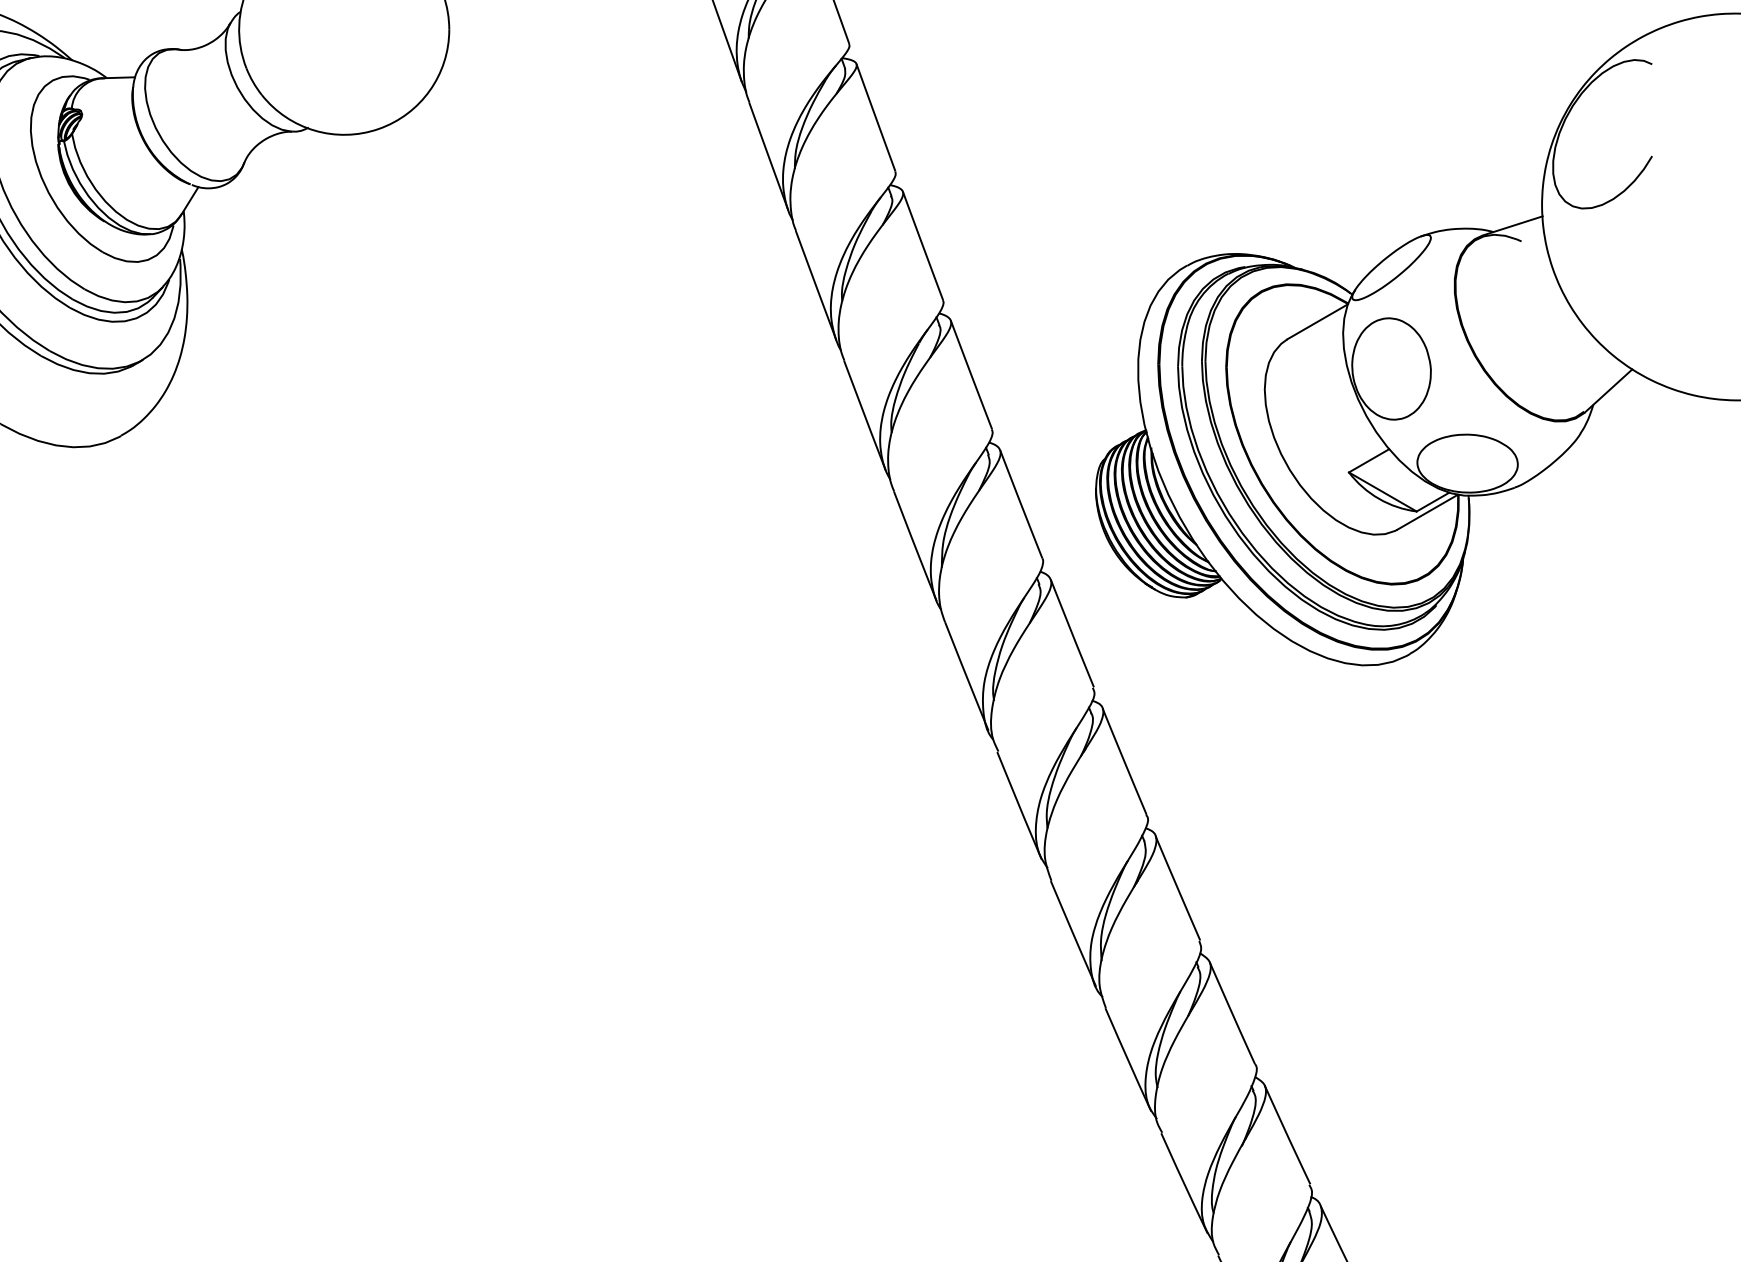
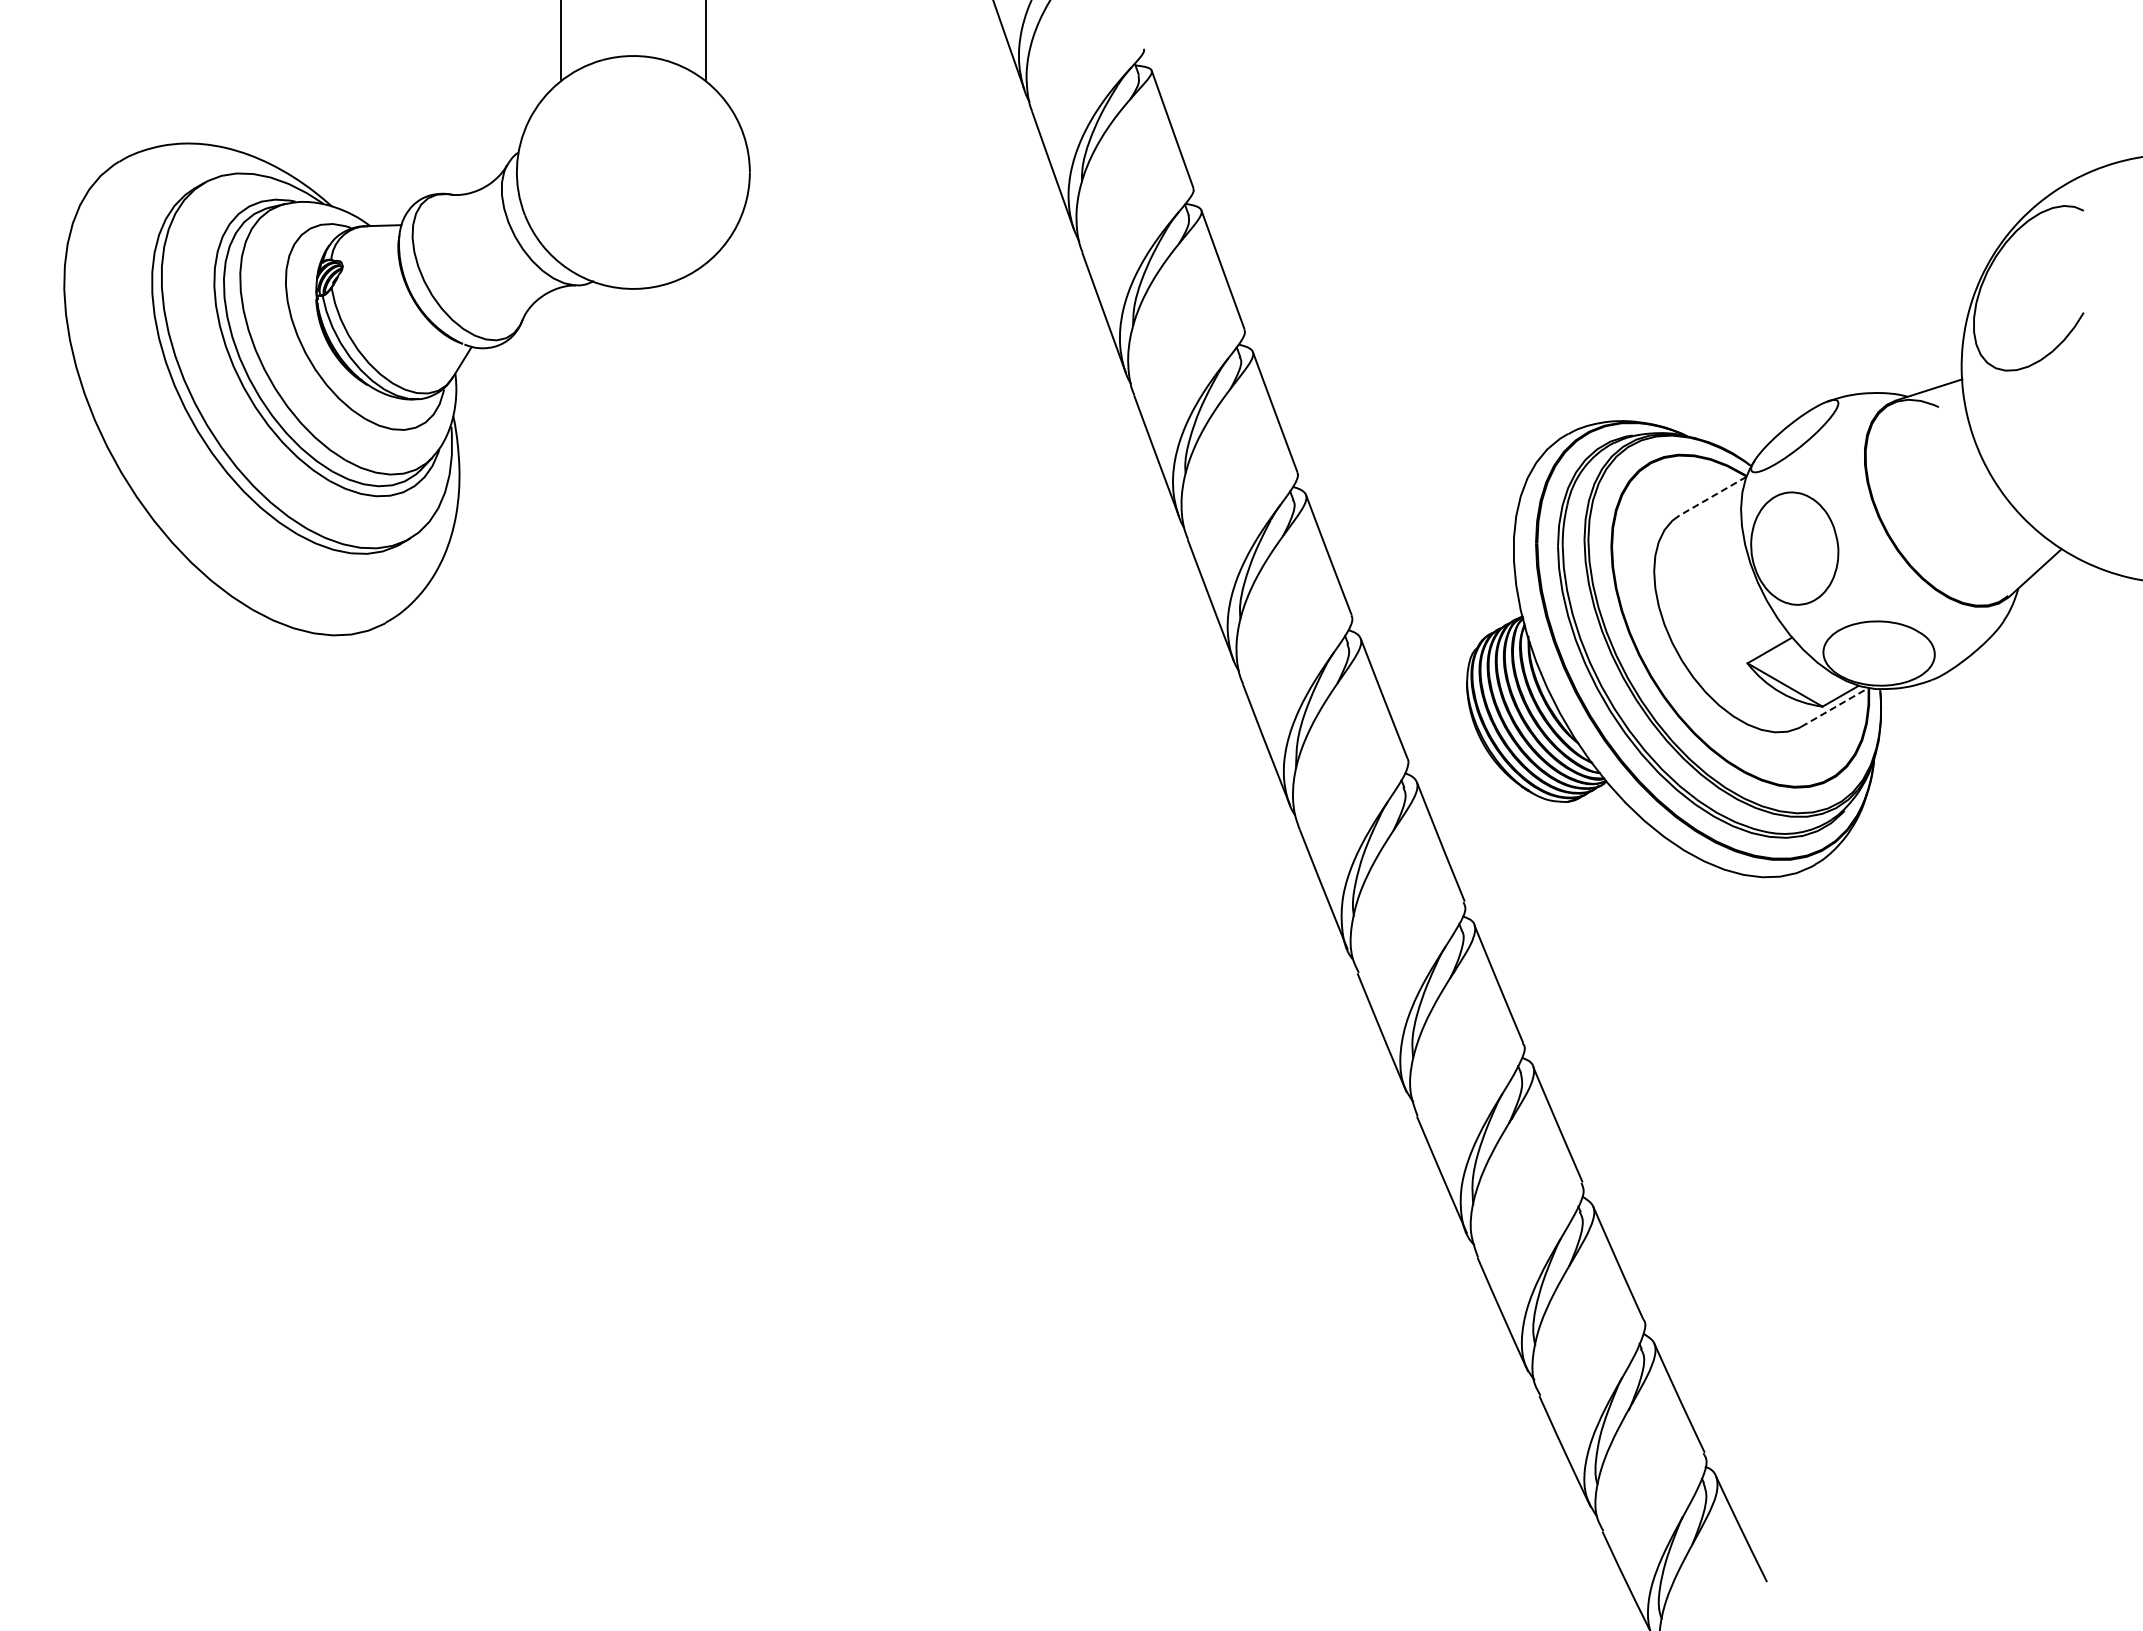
line: (1317, 321) -> (1712, 496), solid -> dashed
line: (1427, 512) -> (1834, 707), solid -> dashed

